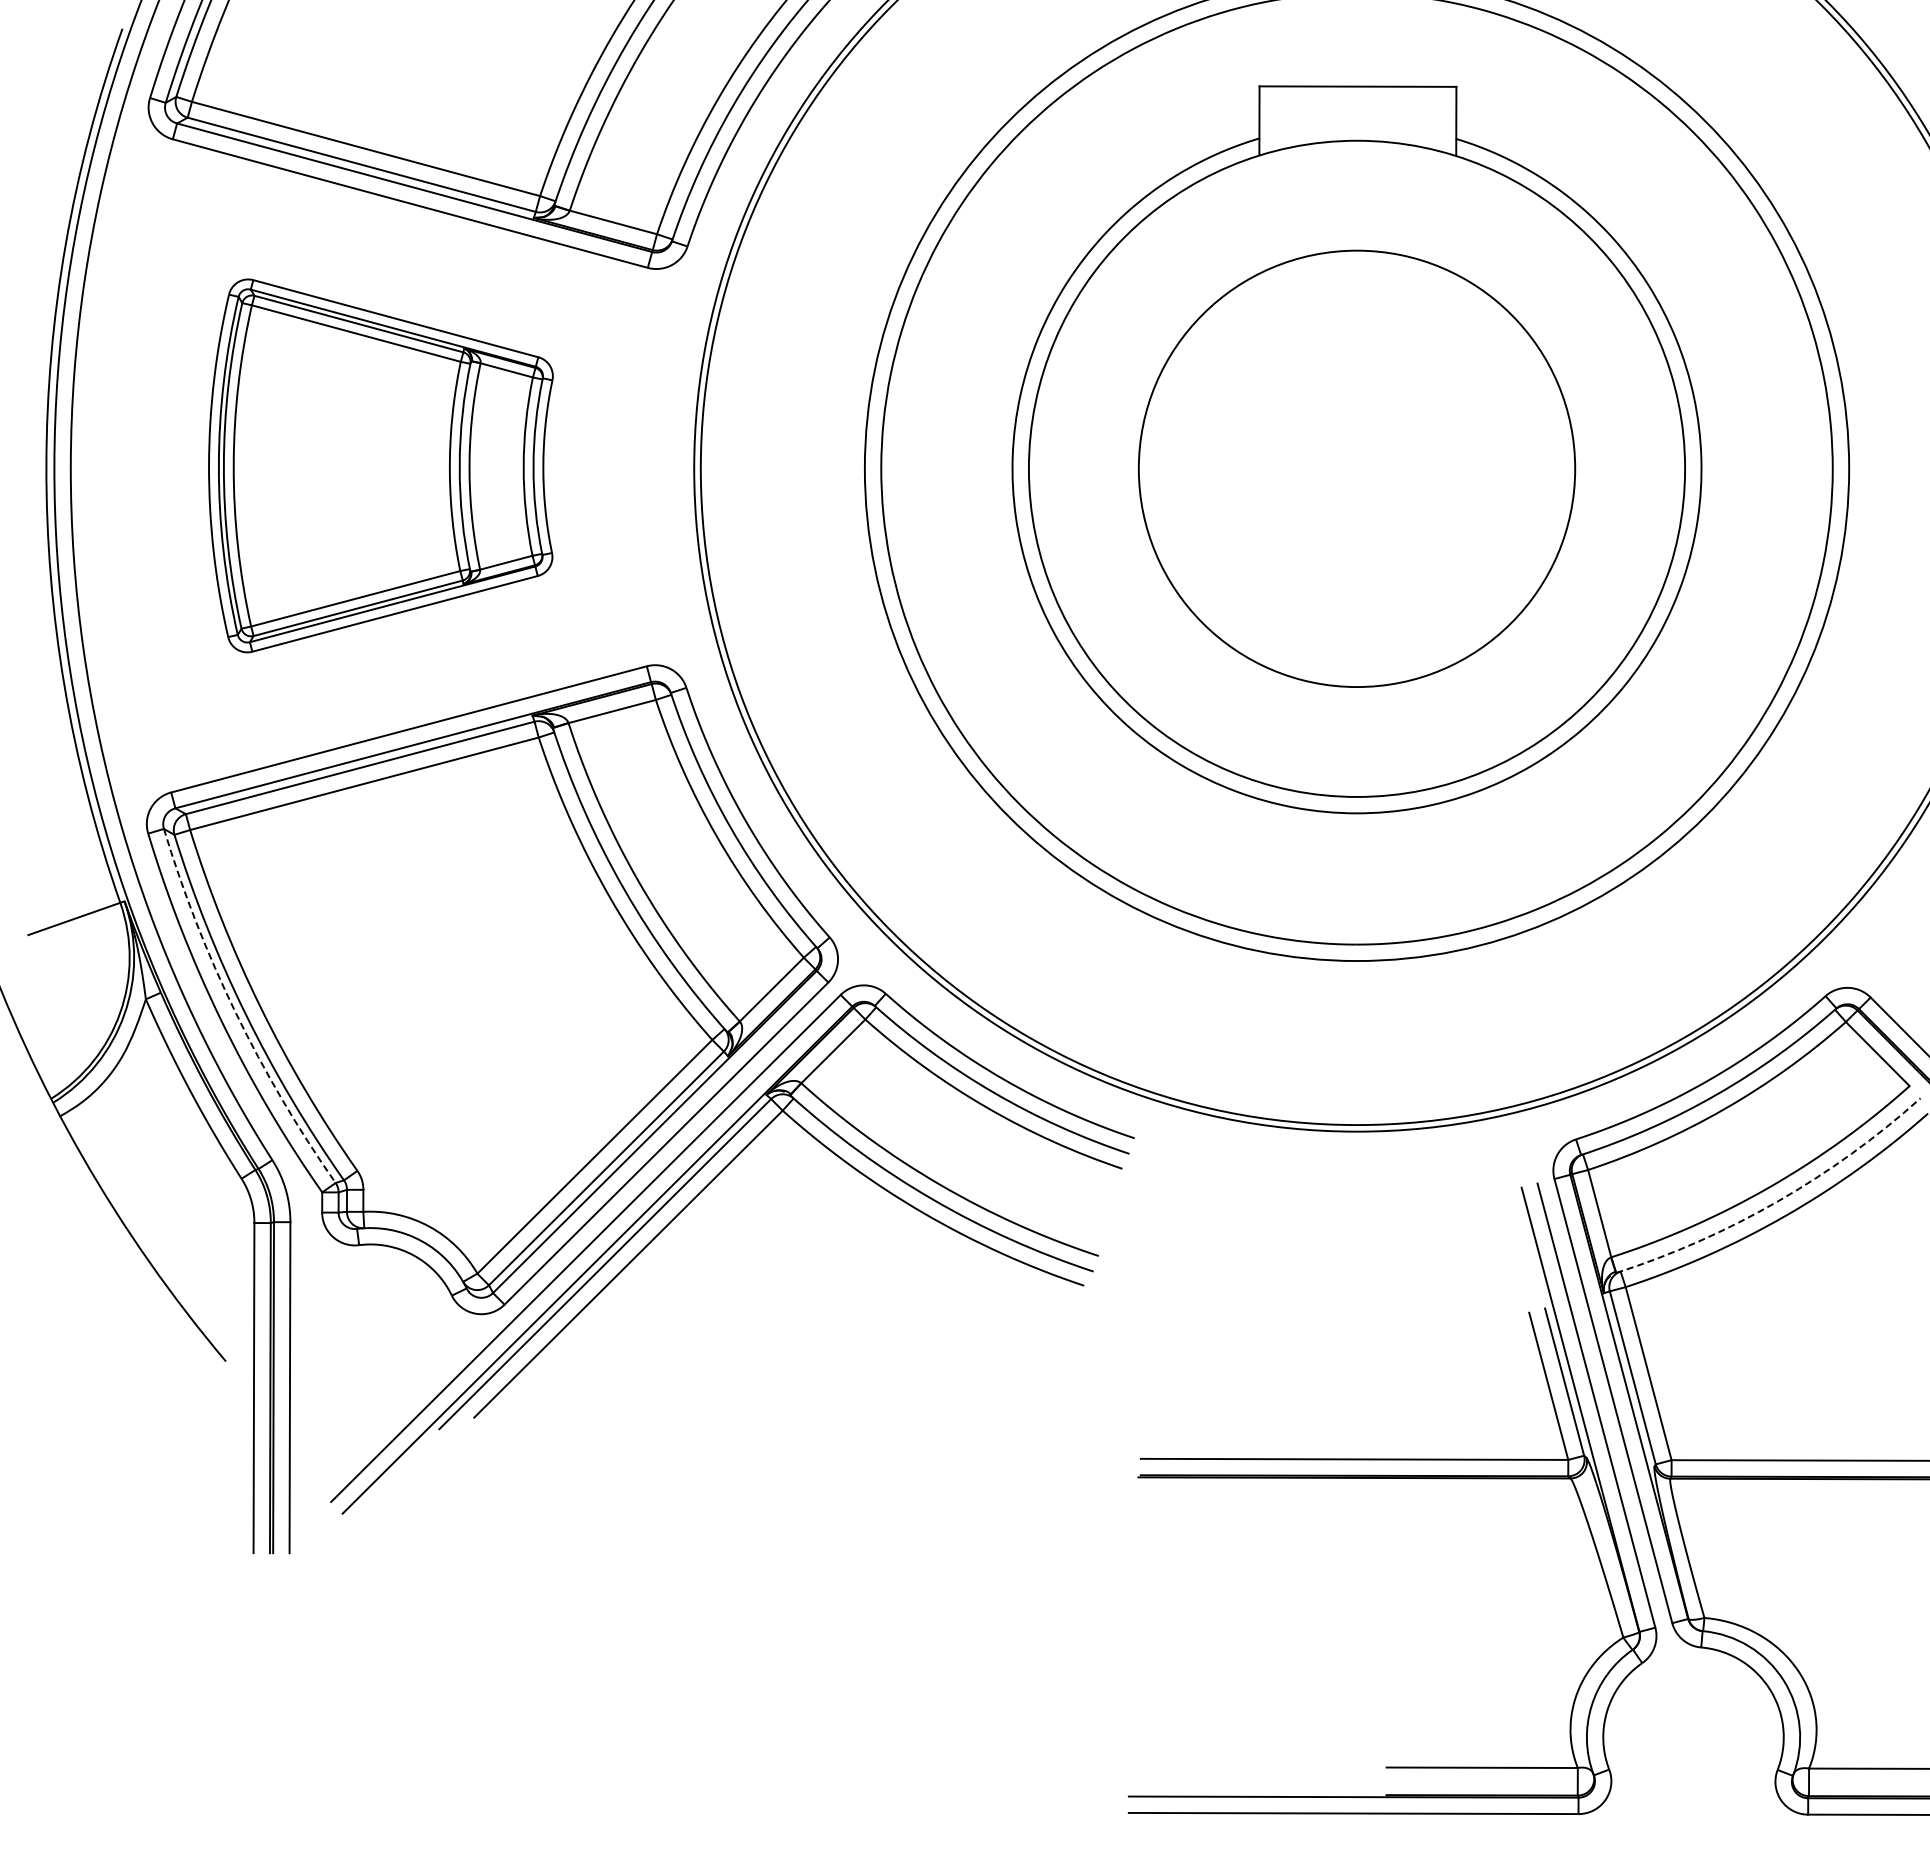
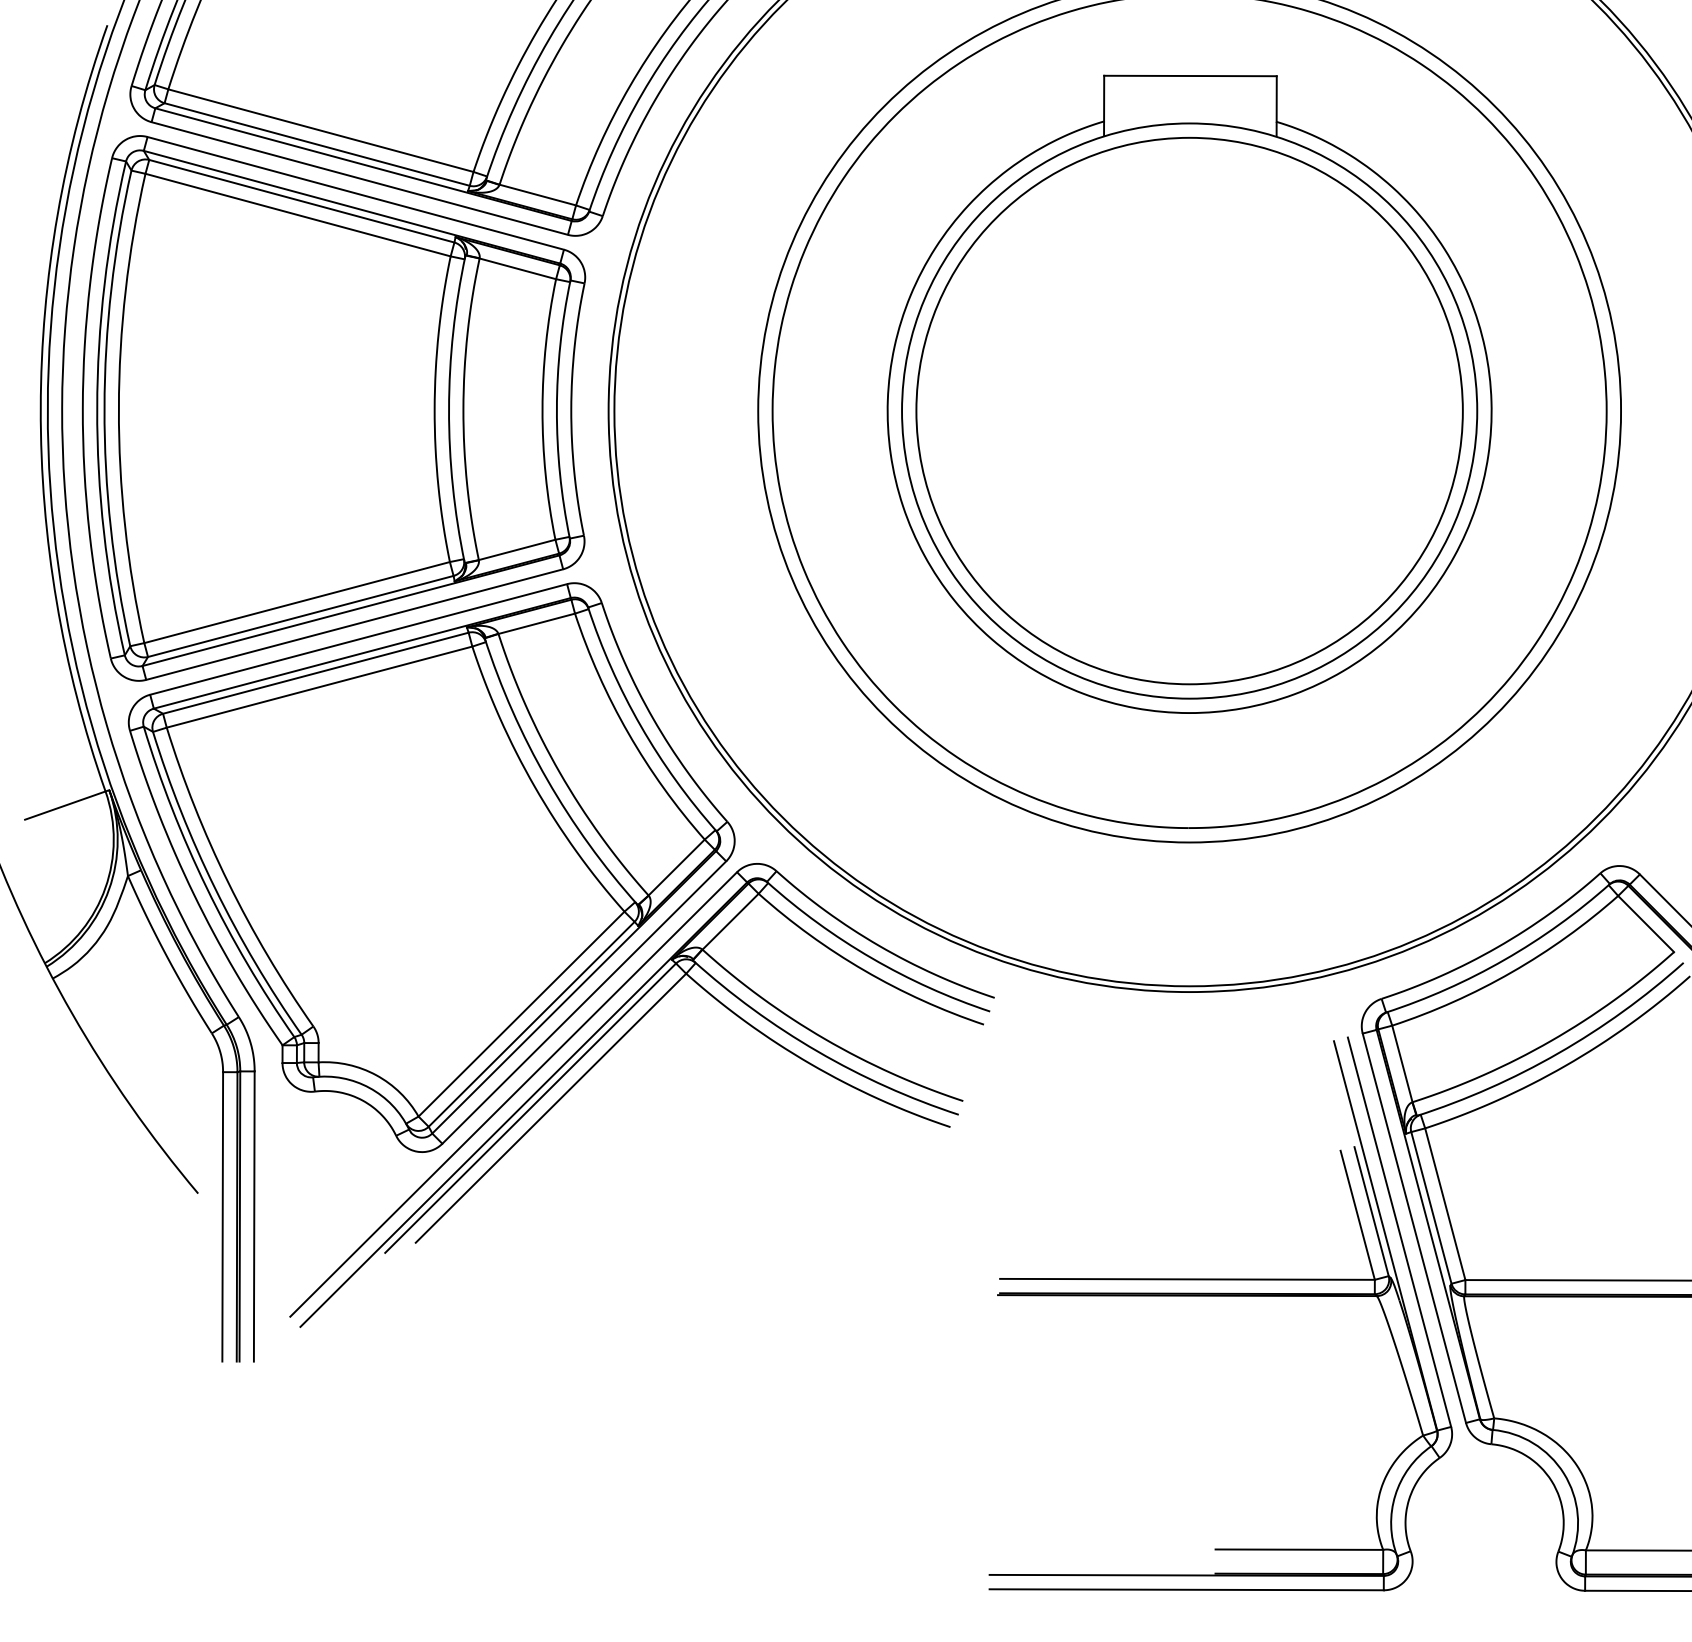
part: (380, 465) -> (333, 408), size x1.67
circle: (1356, 468) -> (1189, 410), size x1.43
arc: (235, 1012) -> (206, 887), dashed -> solid
arc: (1777, 1201) -> (1558, 1053), dashed -> solid

